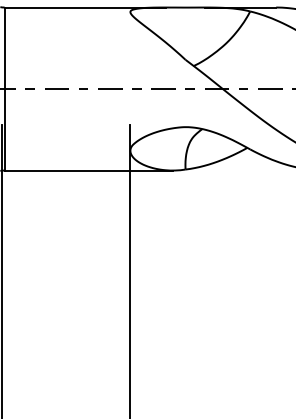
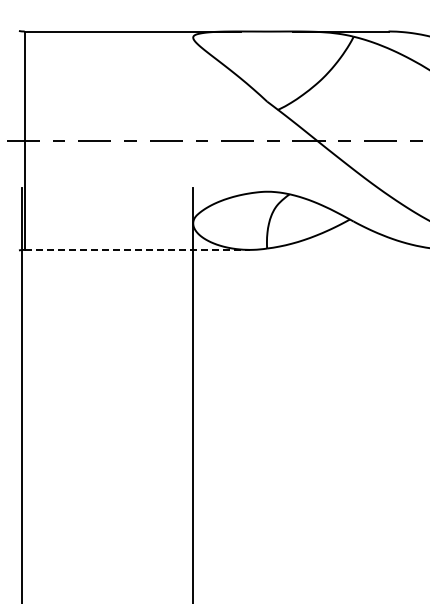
line: (88, 170) -> (137, 249), solid -> dashed

